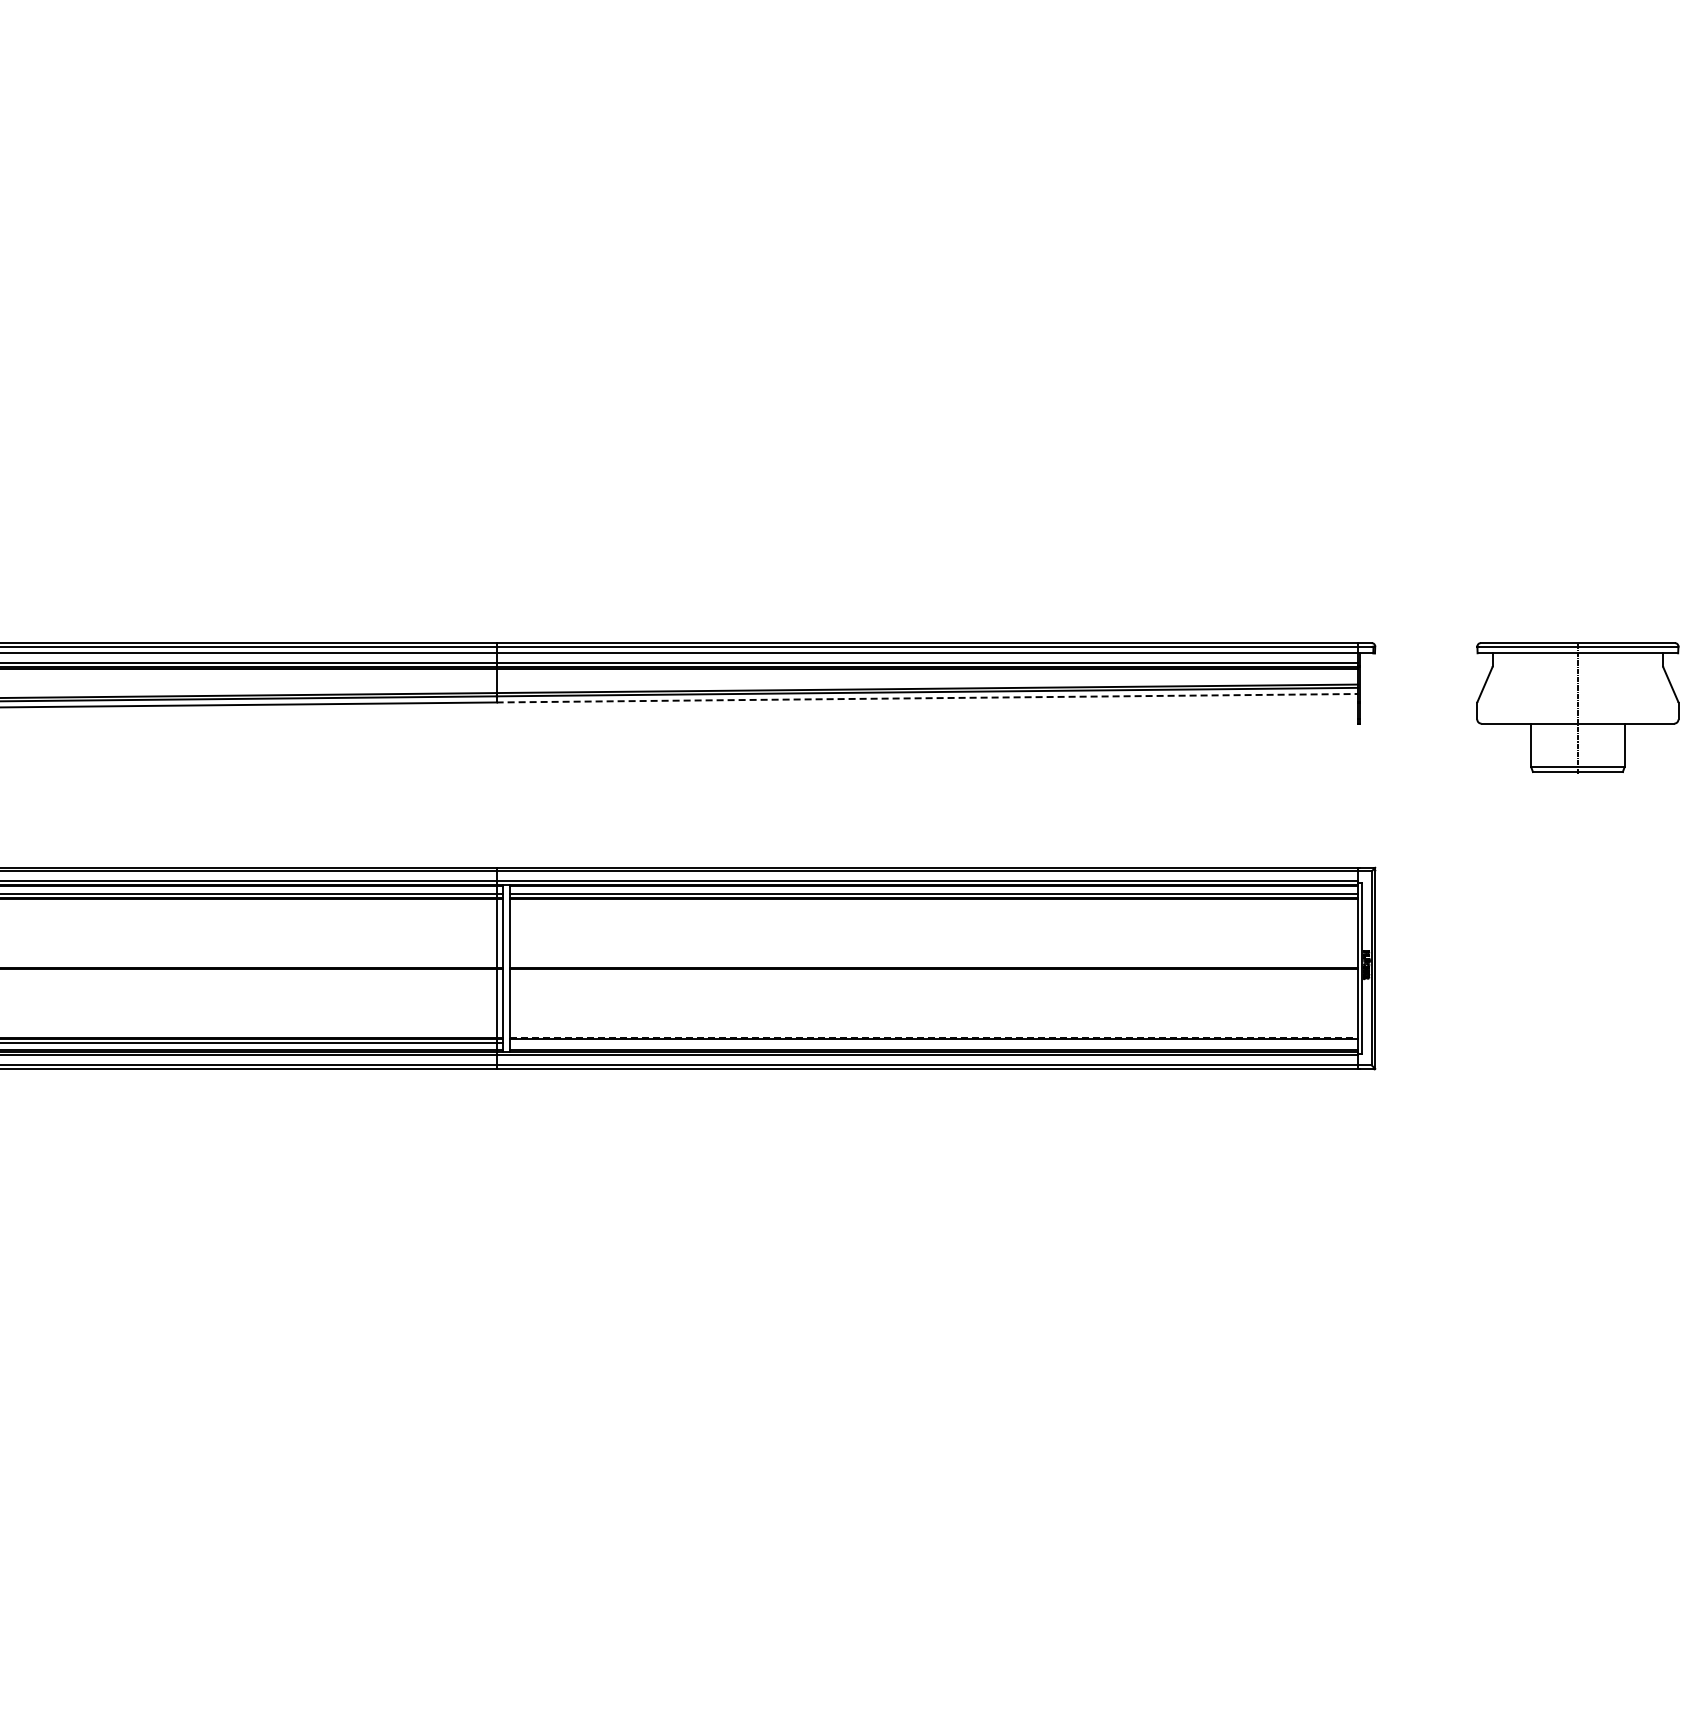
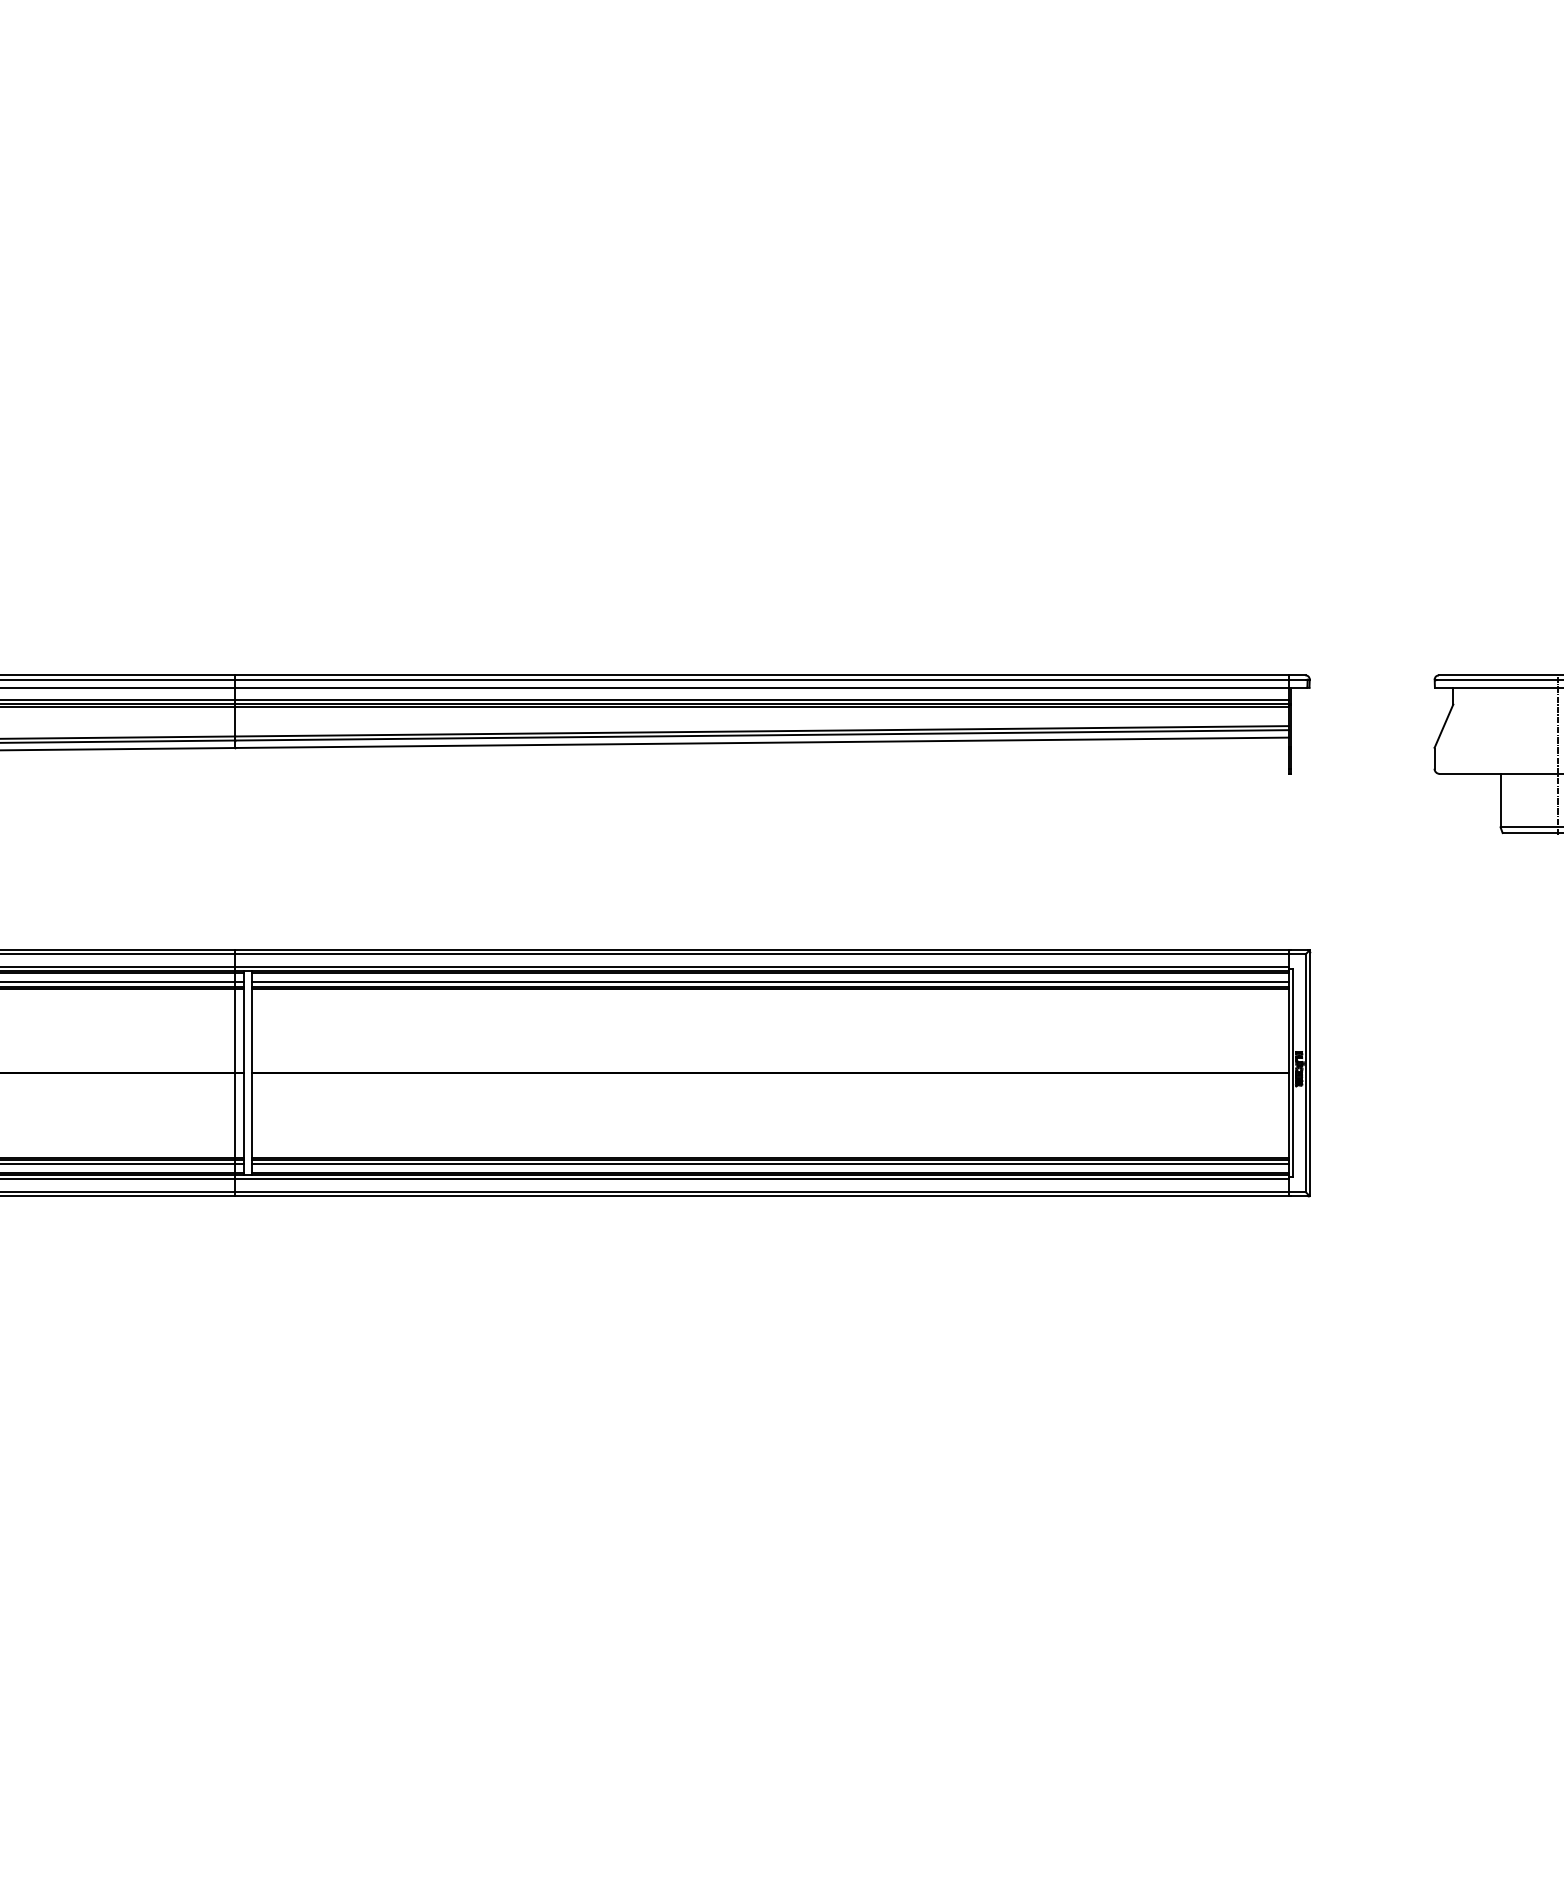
line: (927, 698) -> (762, 743), dashed -> solid
line: (934, 1037) -> (770, 1157), dashed -> solid
line: (934, 1042) -> (770, 1163), added

